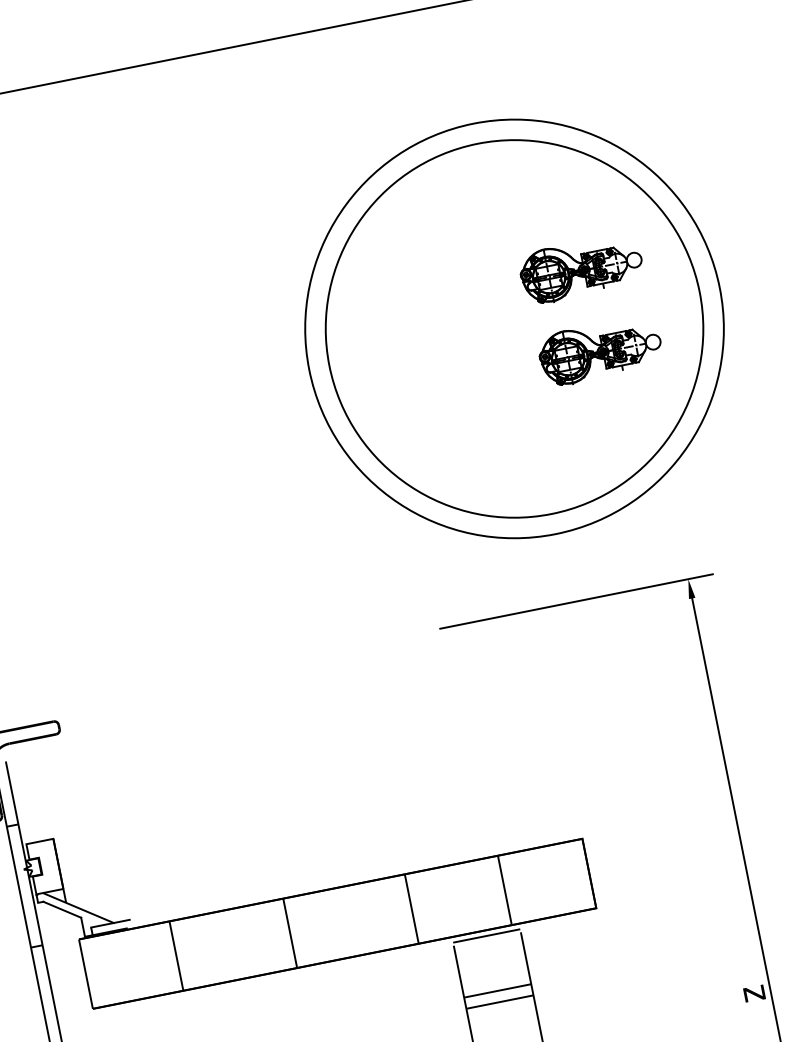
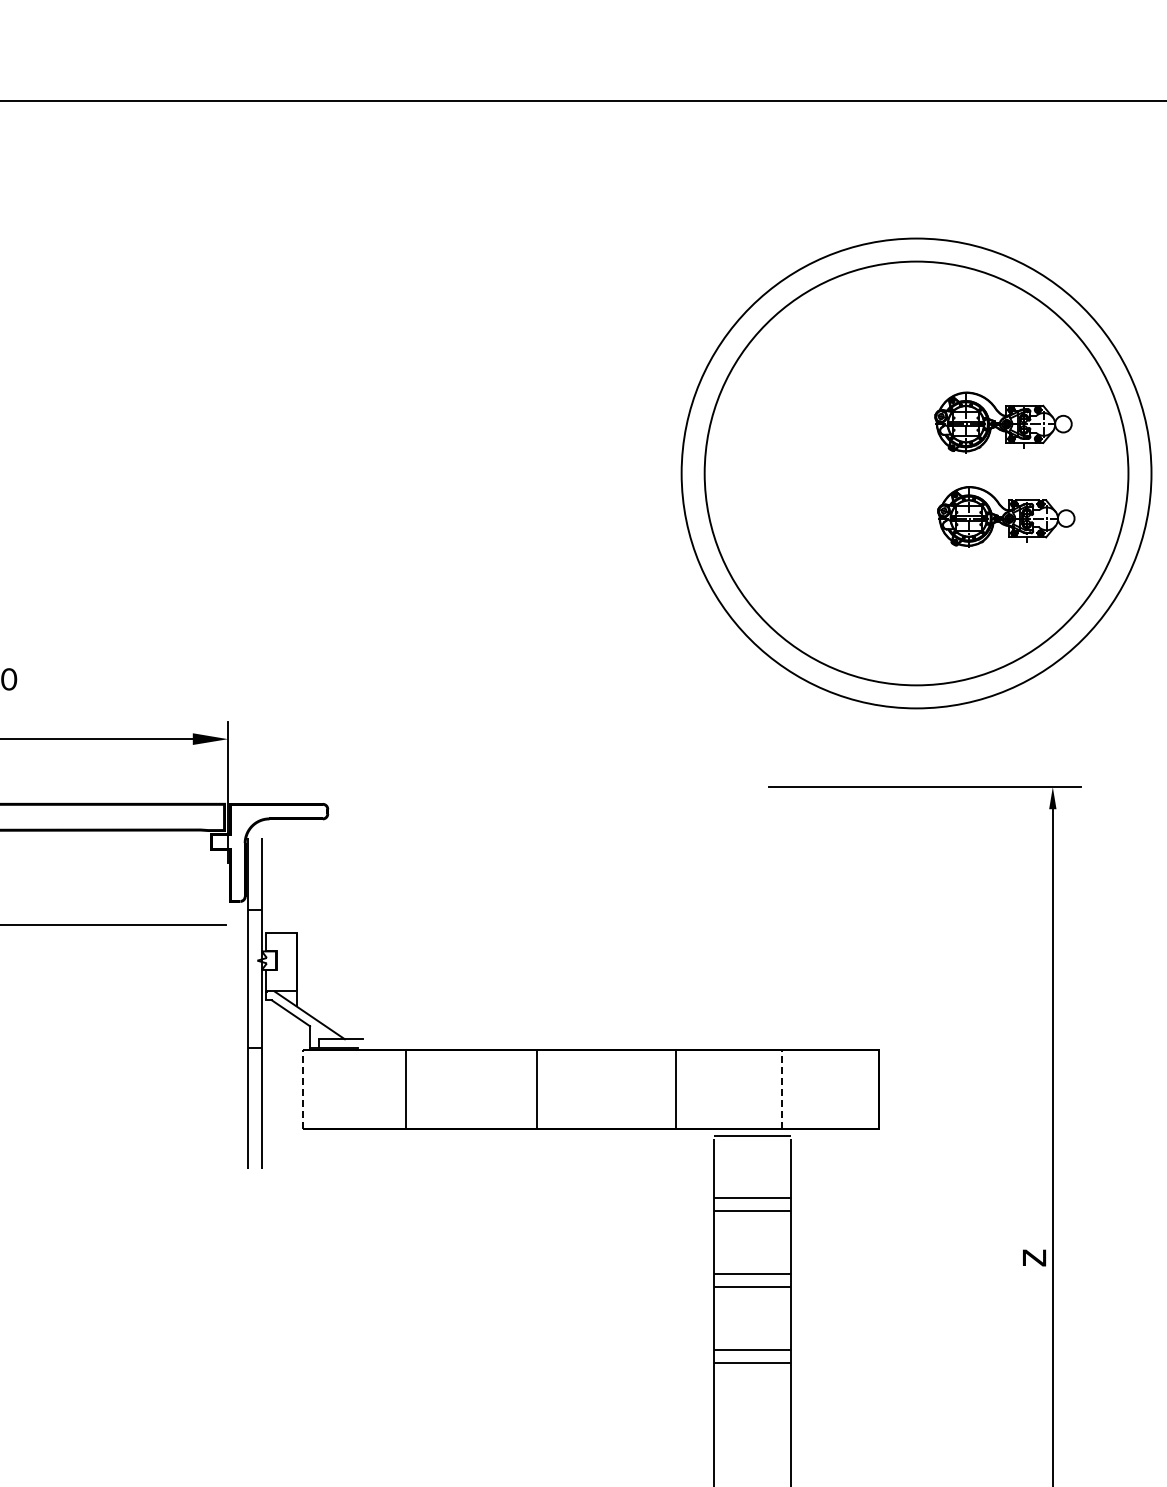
line: (504, 890) -> (782, 1089), solid -> dashed
line: (85, 974) -> (302, 1089), solid -> dashed

